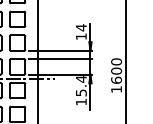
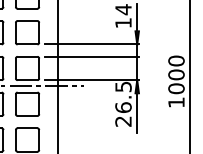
text: (116, 79) -> (176, 87), 1600 -> 1000
text: (80, 90) -> (122, 104), 15.4 -> 26.5

